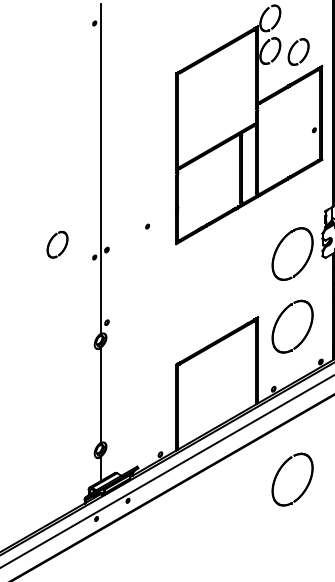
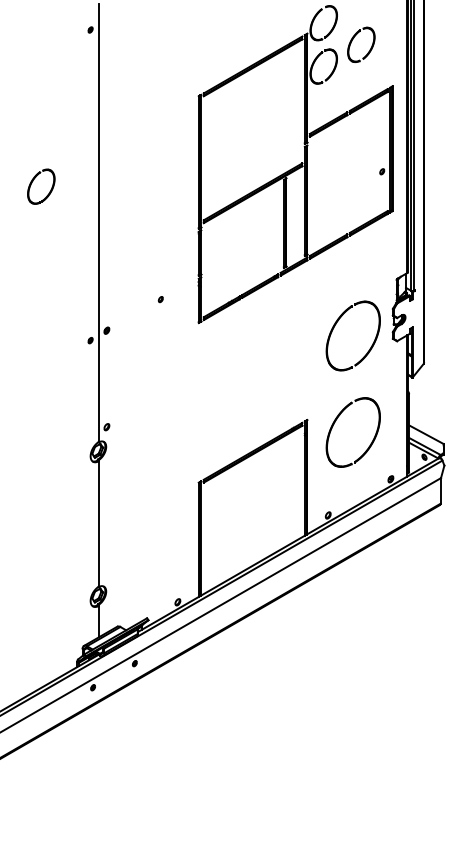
part: (293, 47) -> (354, 38), moved
part: (57, 244) -> (41, 186), moved
part: (278, 473) -> (334, 627), removed

